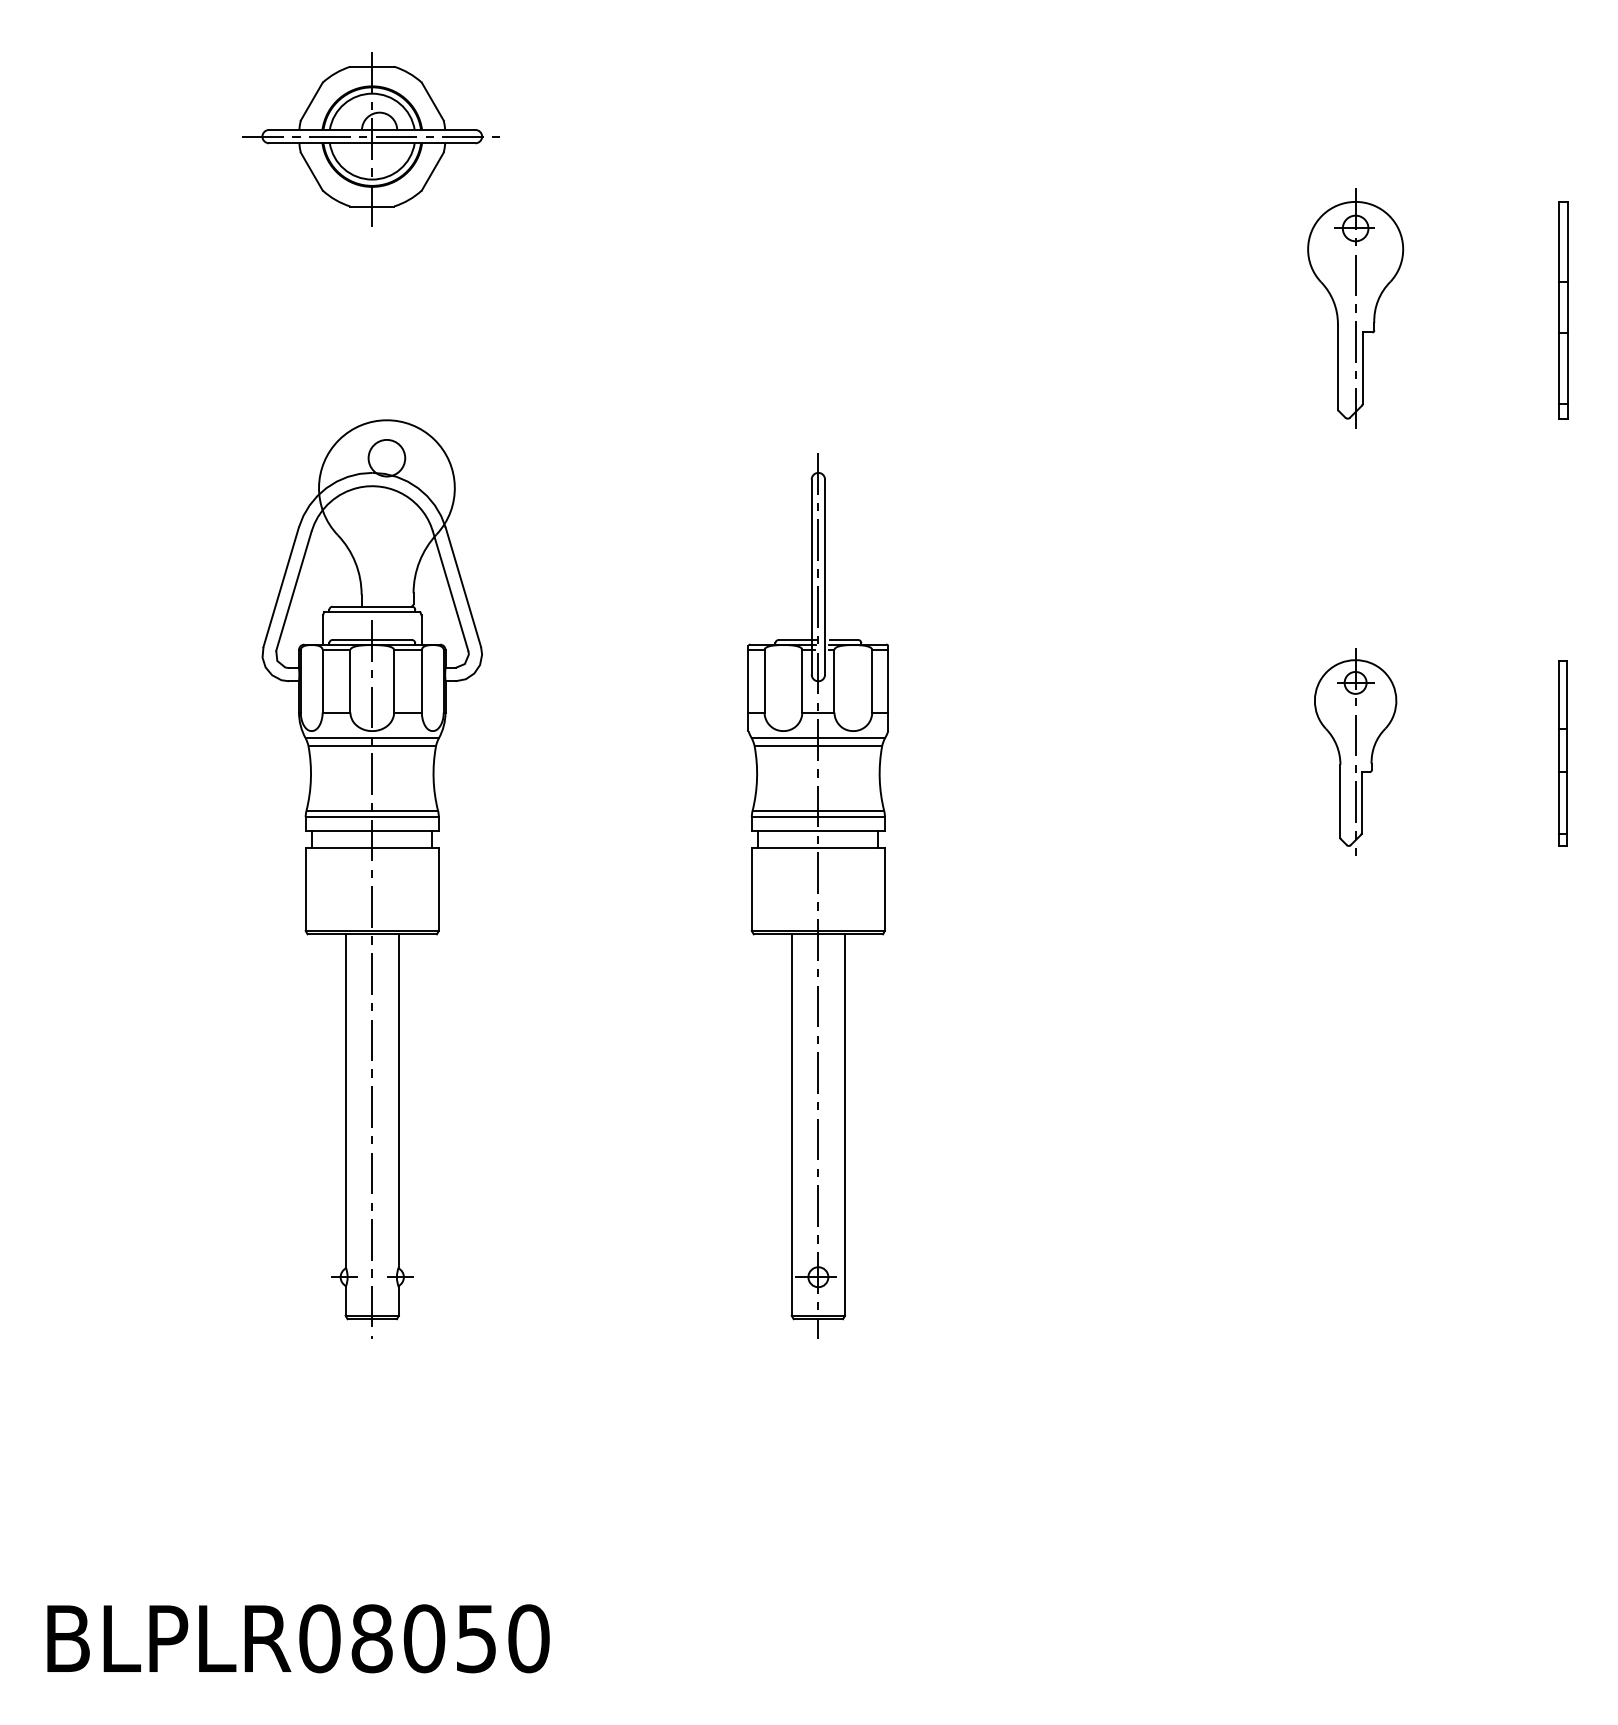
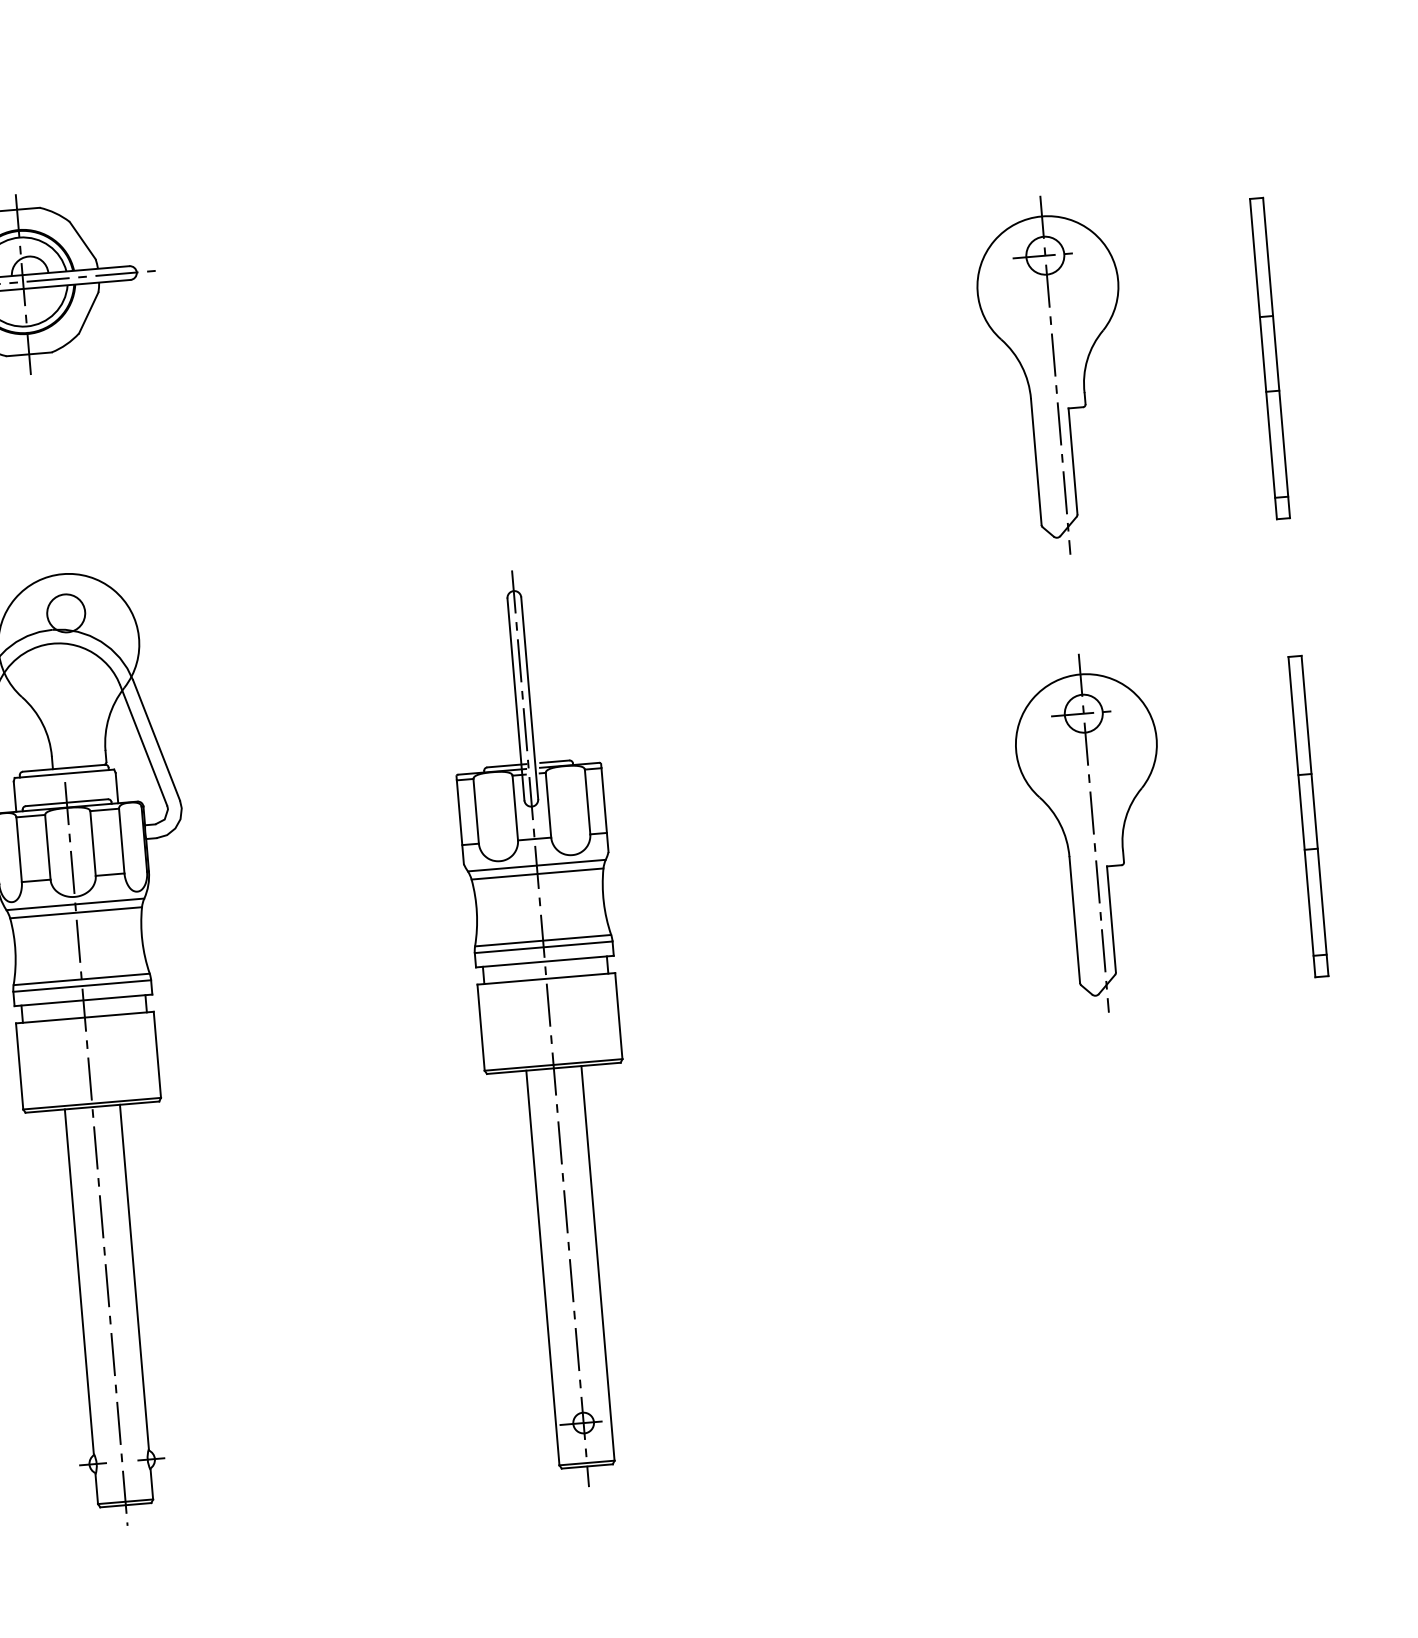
part: (1355, 309) -> (1055, 375), size x1.43
part: (1562, 310) -> (1269, 358), size x1.43
part: (1355, 752) -> (1093, 833), size x1.67
part: (1562, 753) -> (1307, 816), size x1.67

